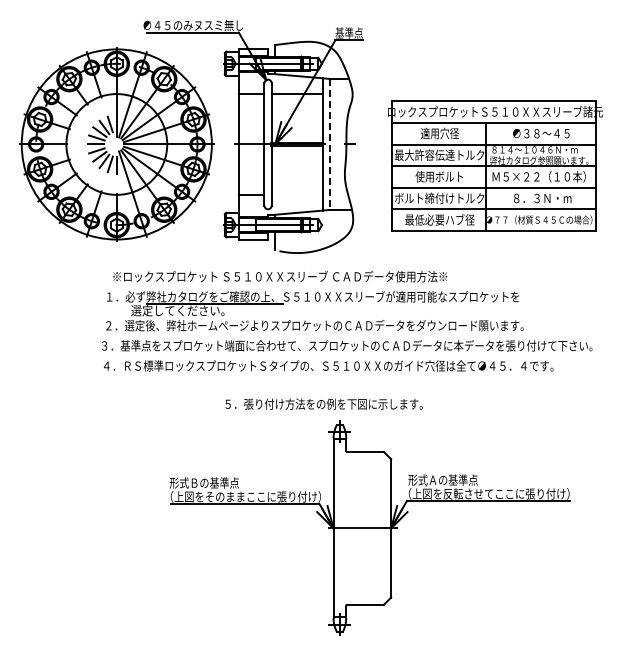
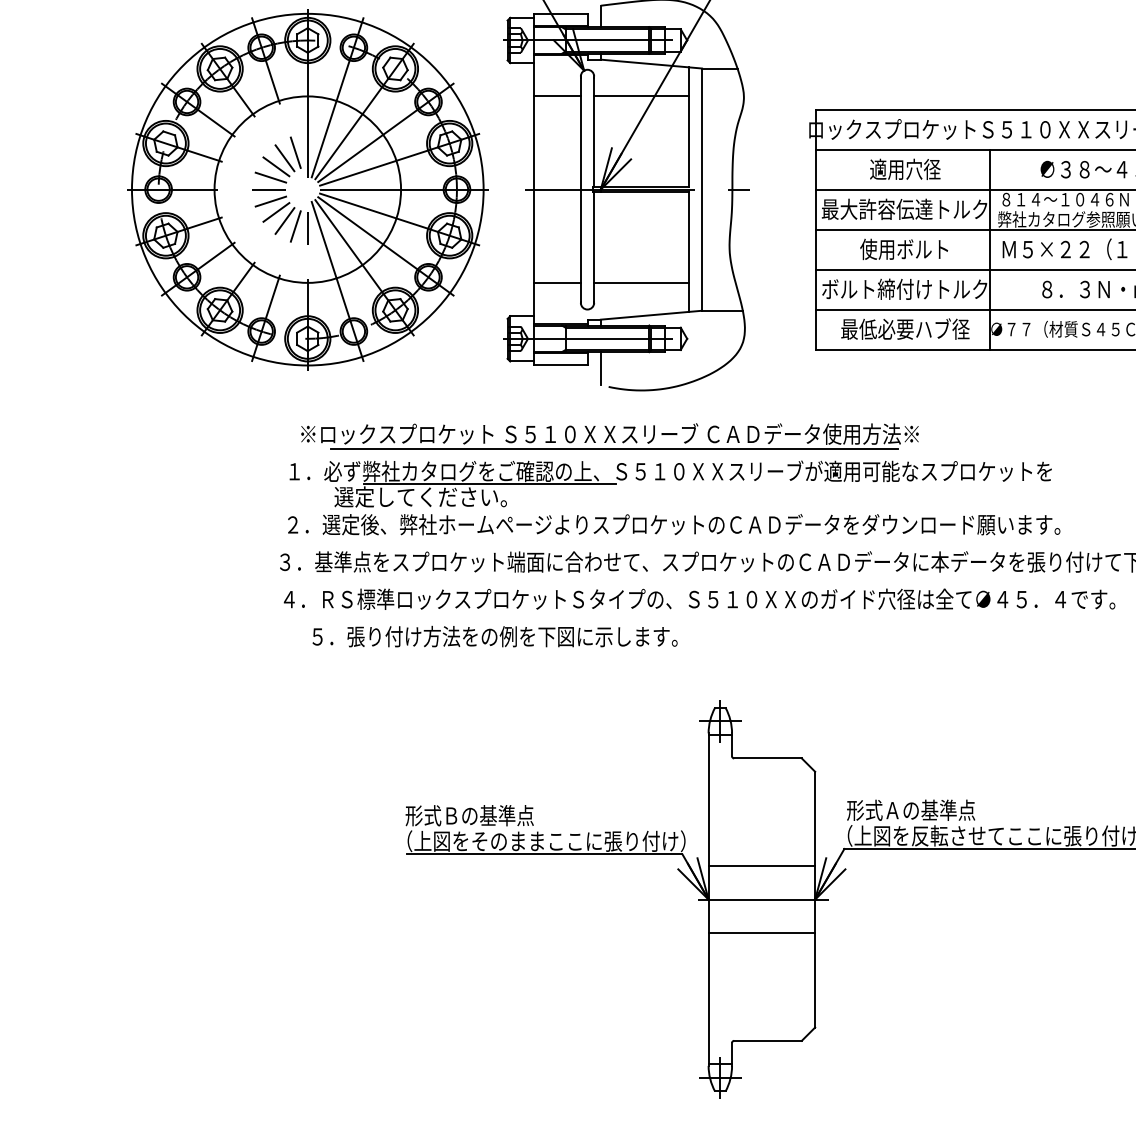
line: (330, 144) -> (702, 189), dashed -> solid
line: (296, 194) -> (640, 282), added
line: (282, 284) -> (614, 448), added
text: (323, 403) -> (493, 635), moved
line: (362, 510) -> (762, 866), added
line: (362, 546) -> (762, 933), added

